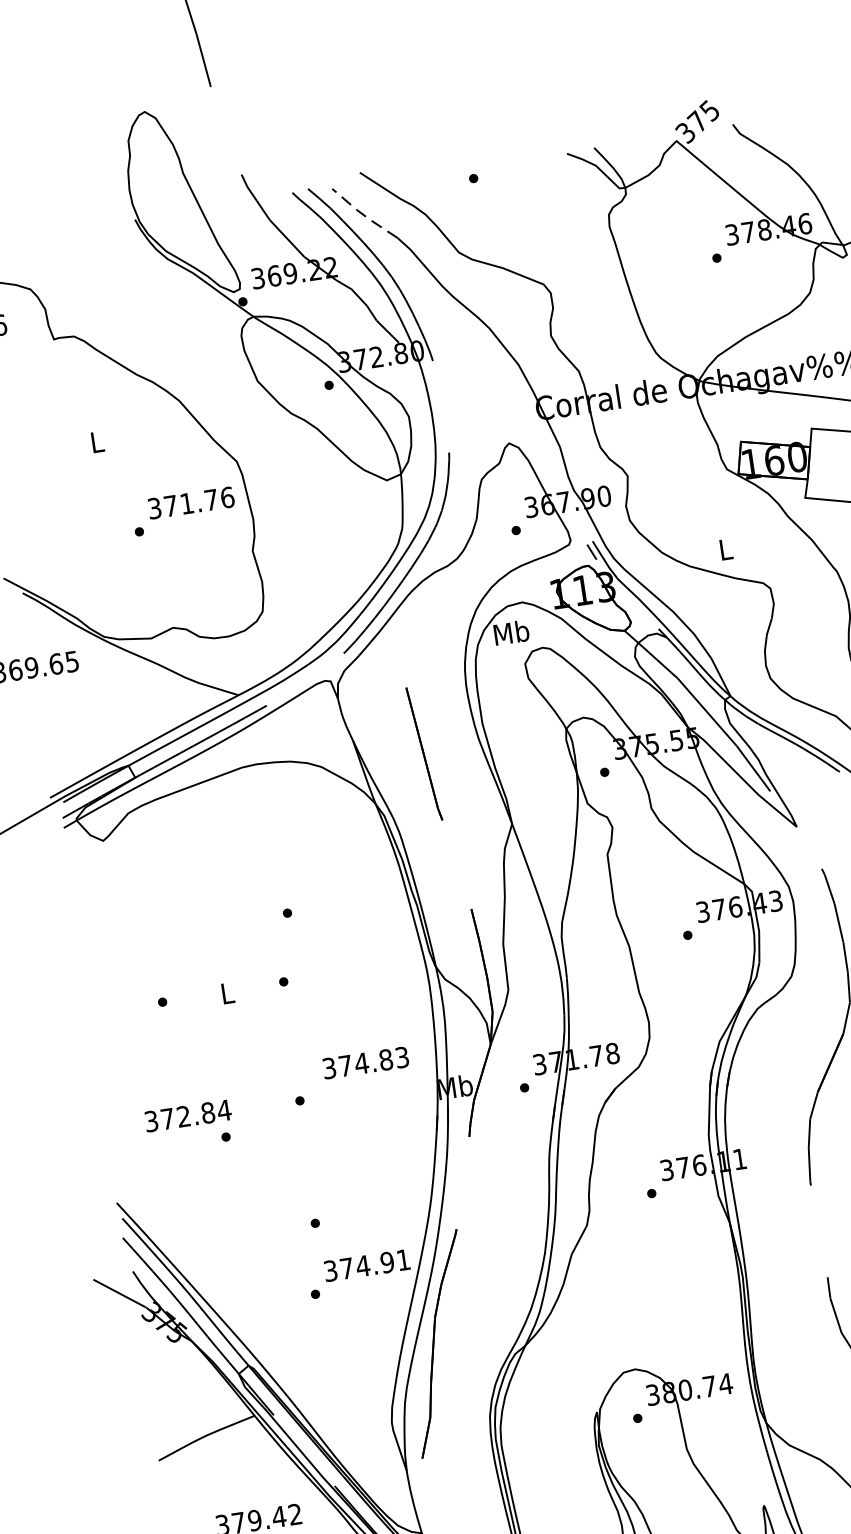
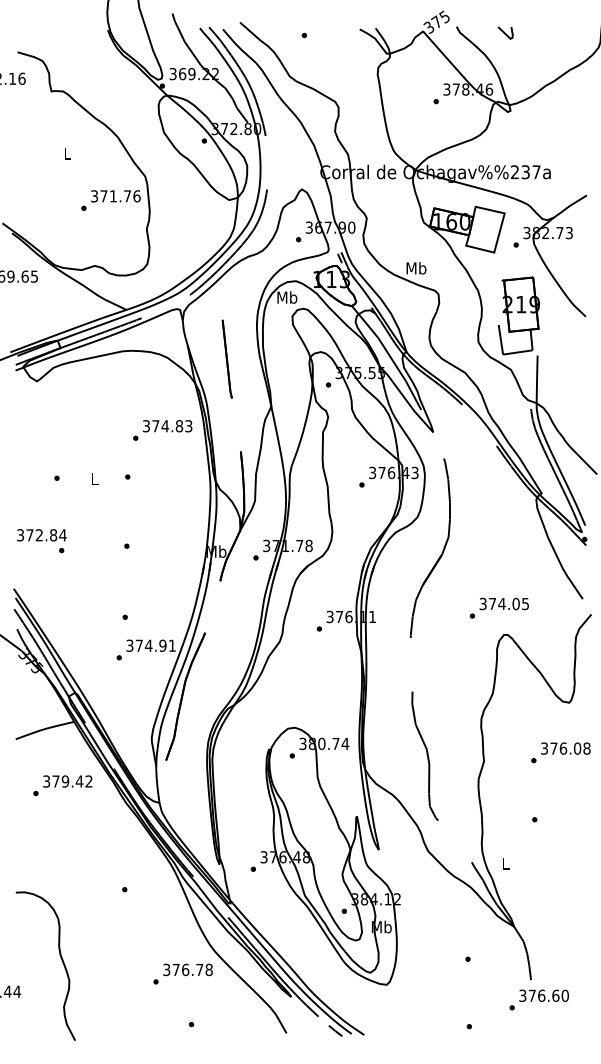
curve: (818, 121) -> (505, 32), added
line: (363, 214) -> (238, 46), dashed -> solid
text: (725, 549) -> (416, 268), L -> Mb
text: (365, 1063) -> (167, 426), moved
text: (189, 1126) -> (41, 541), moved

